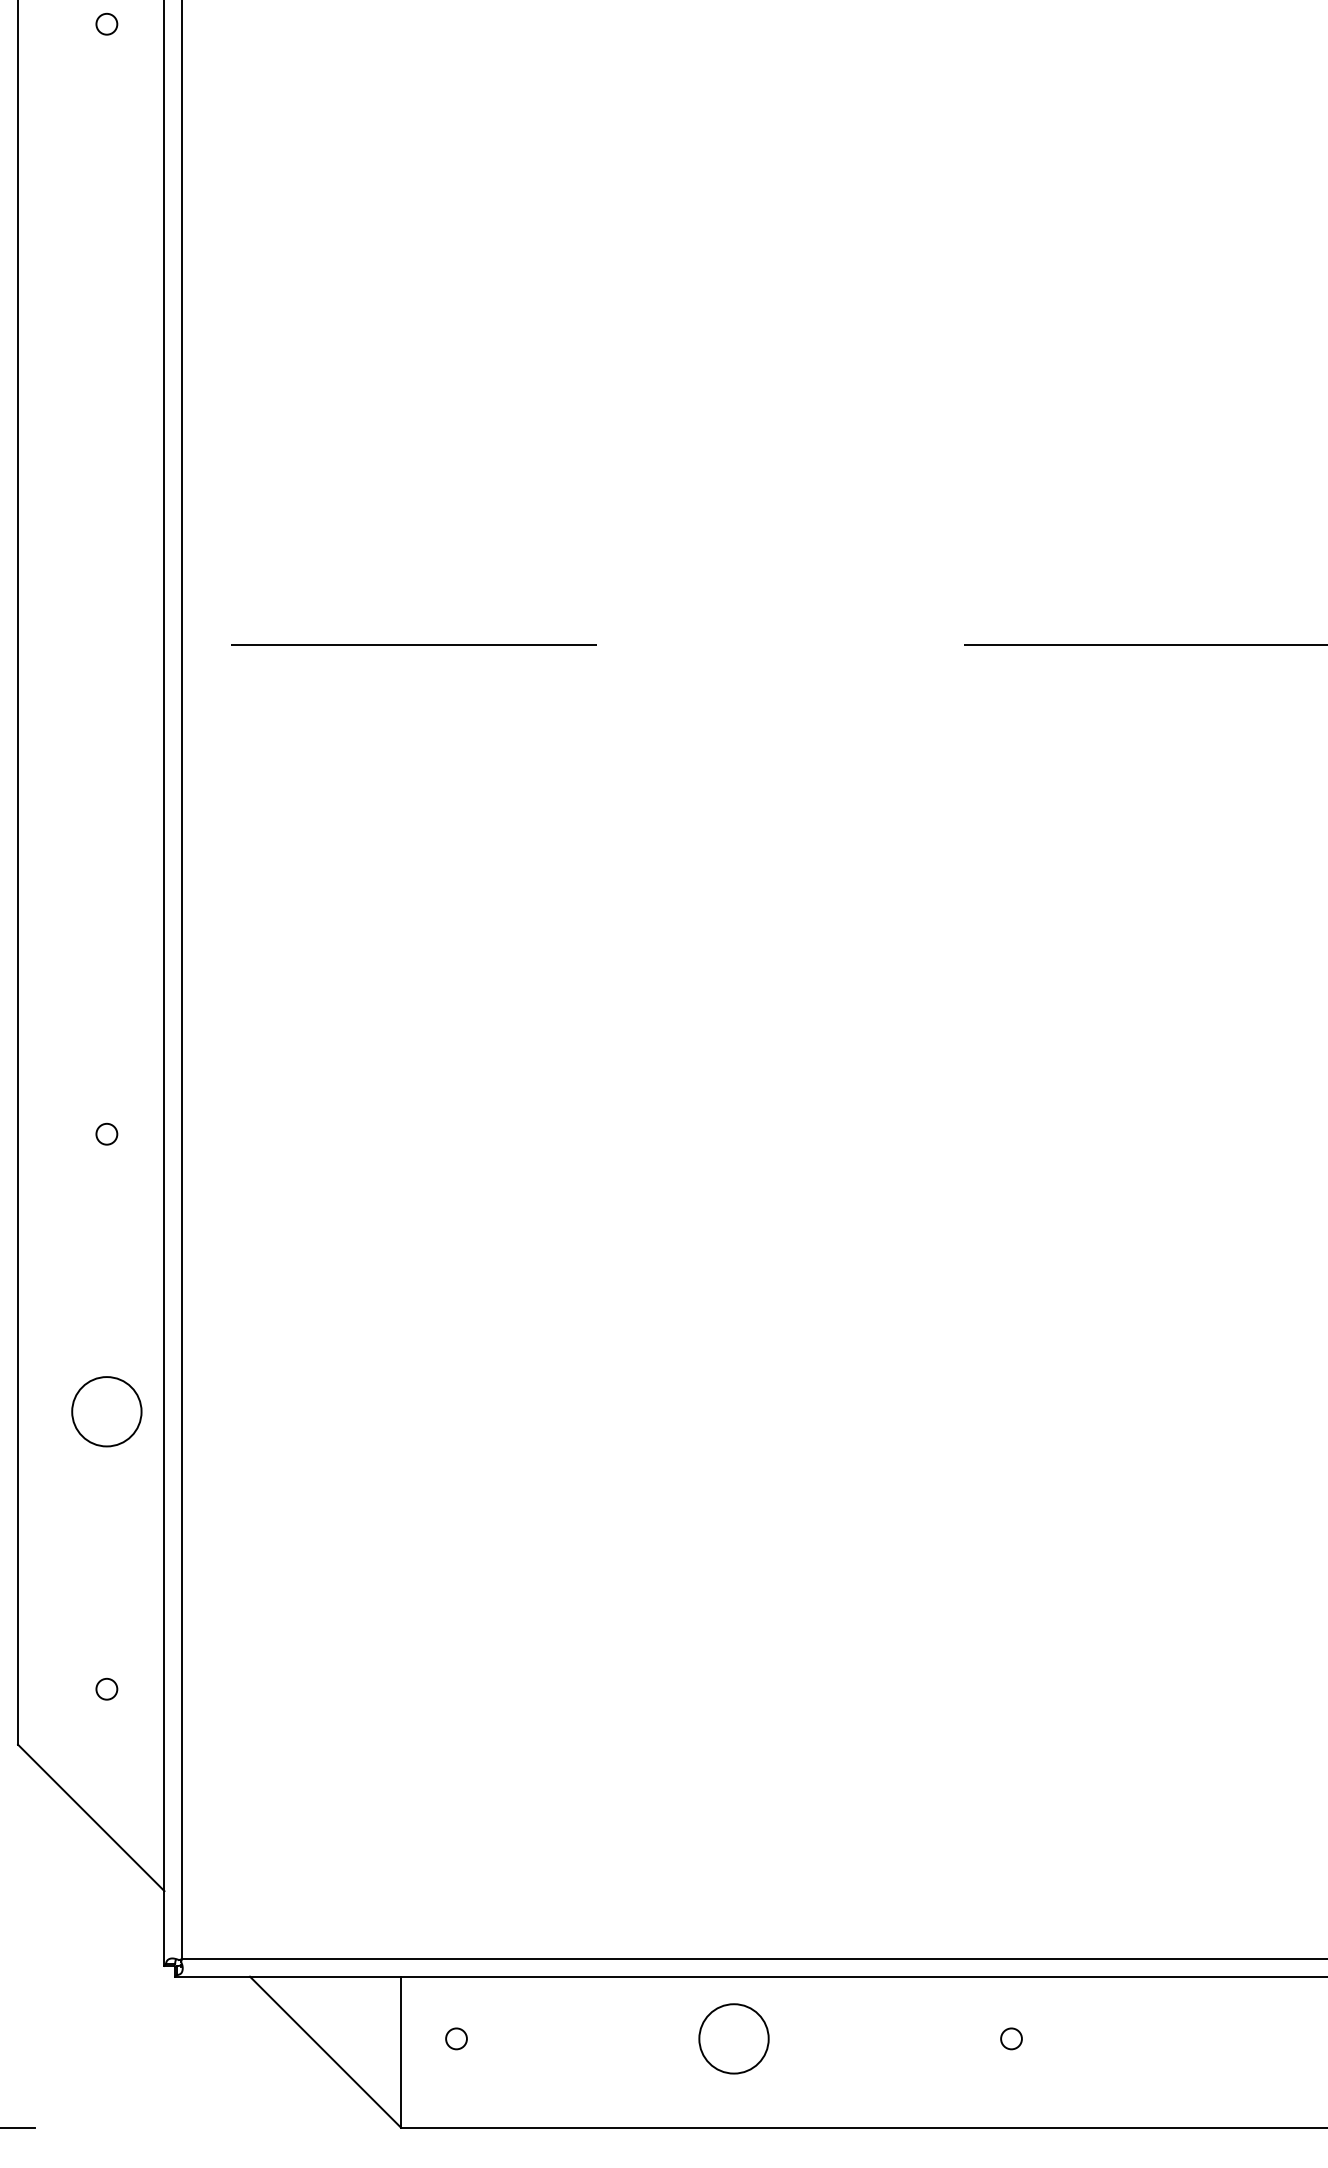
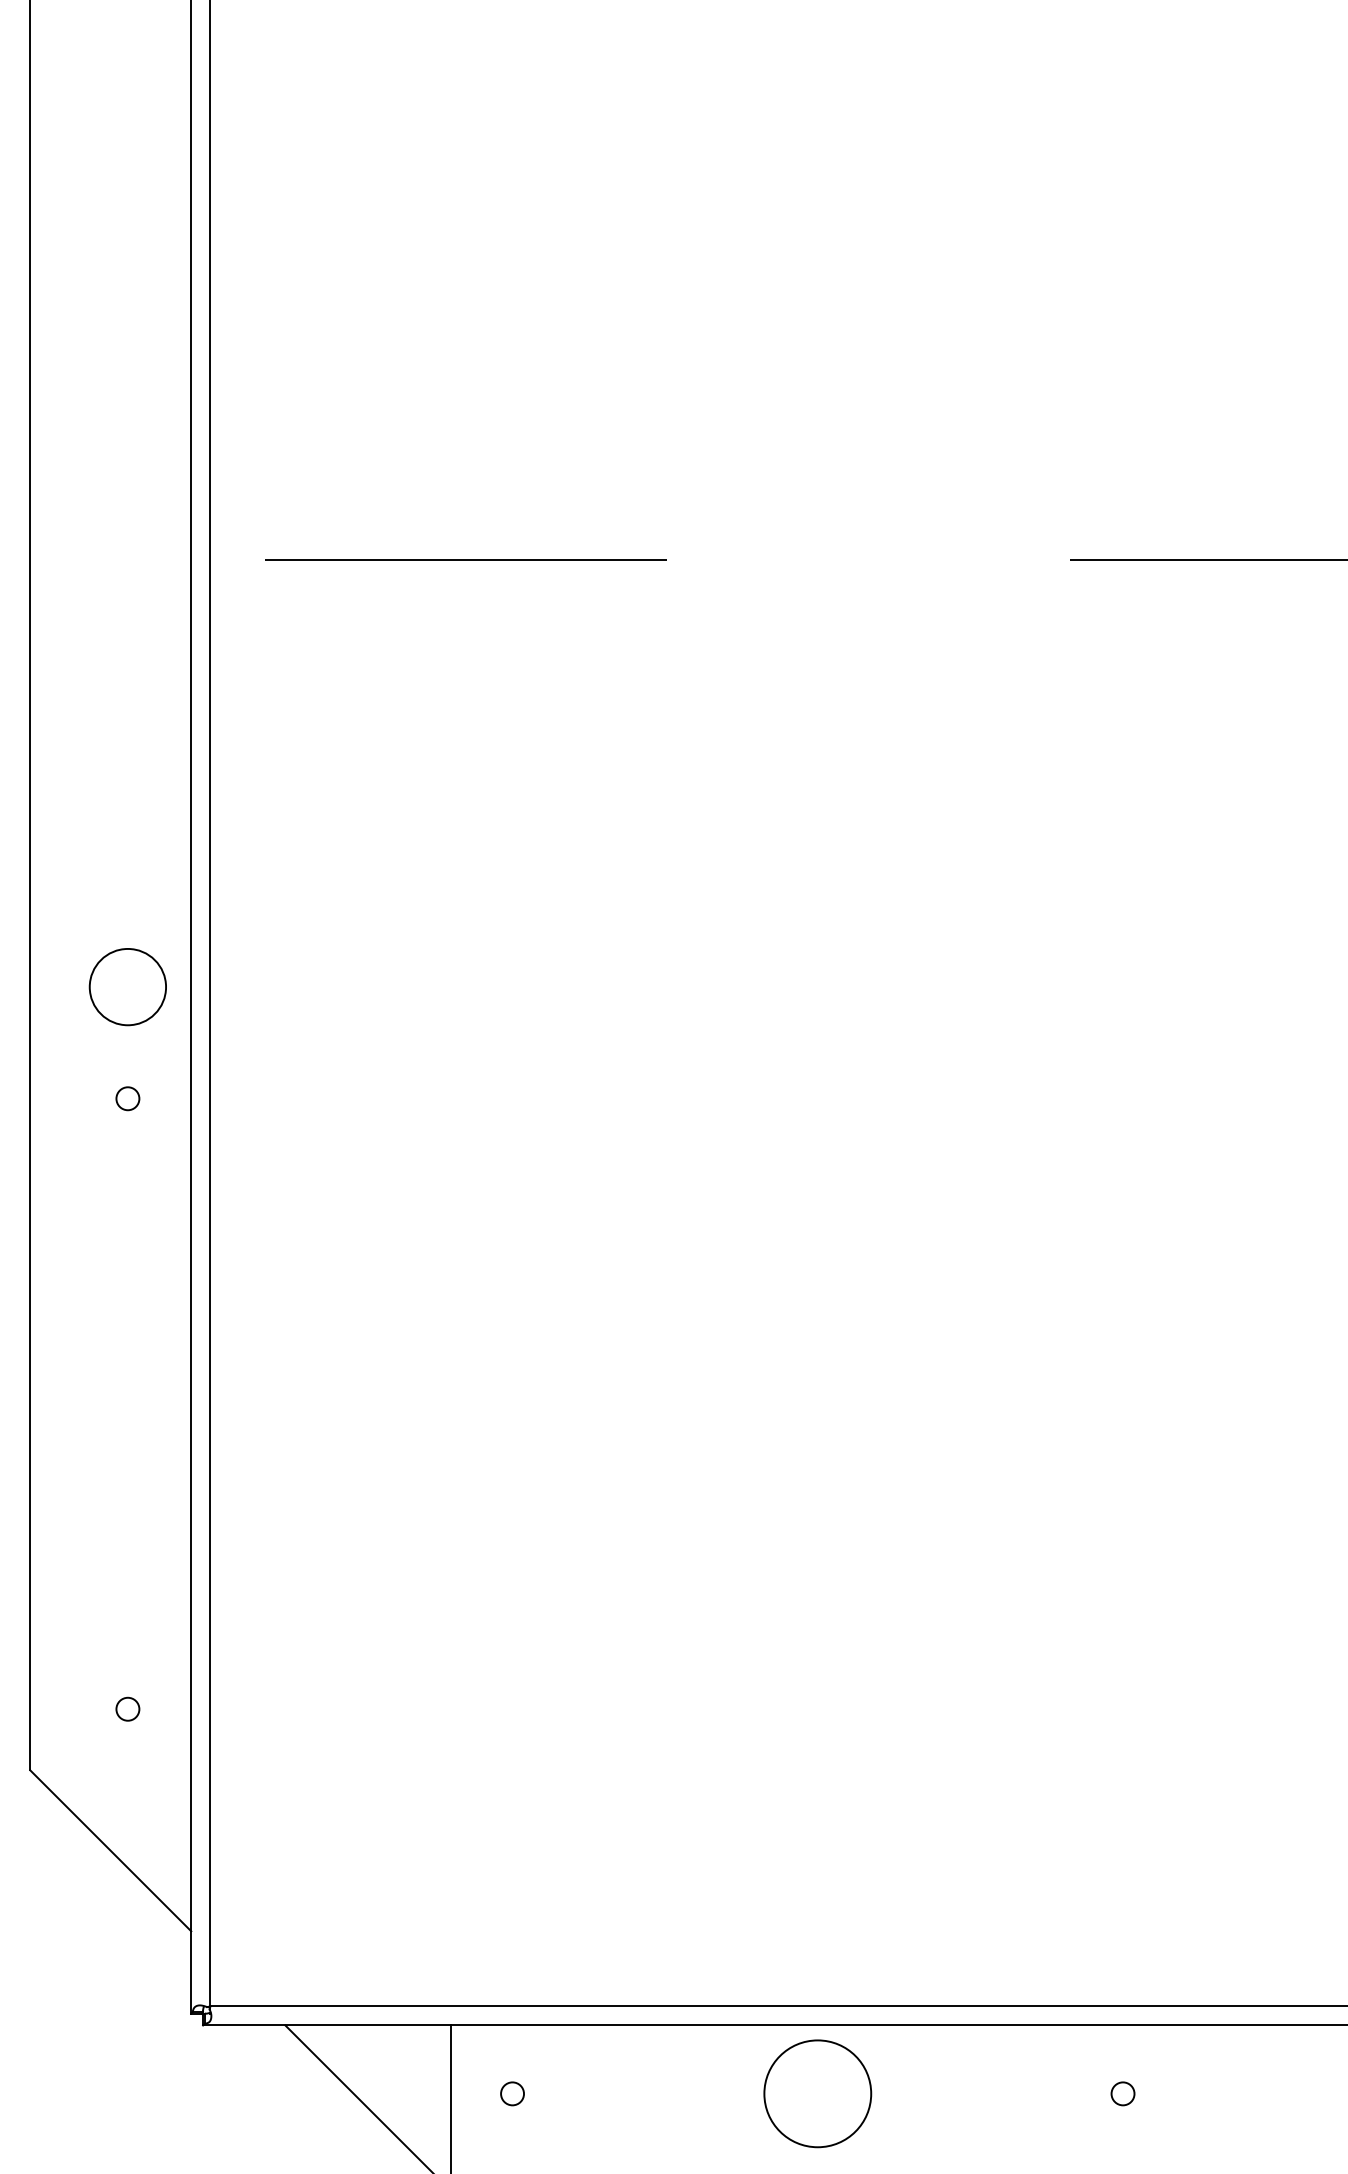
circle: (106, 1411) -> (127, 986), moved
circle: (733, 2038) -> (817, 2093), size x1.4

